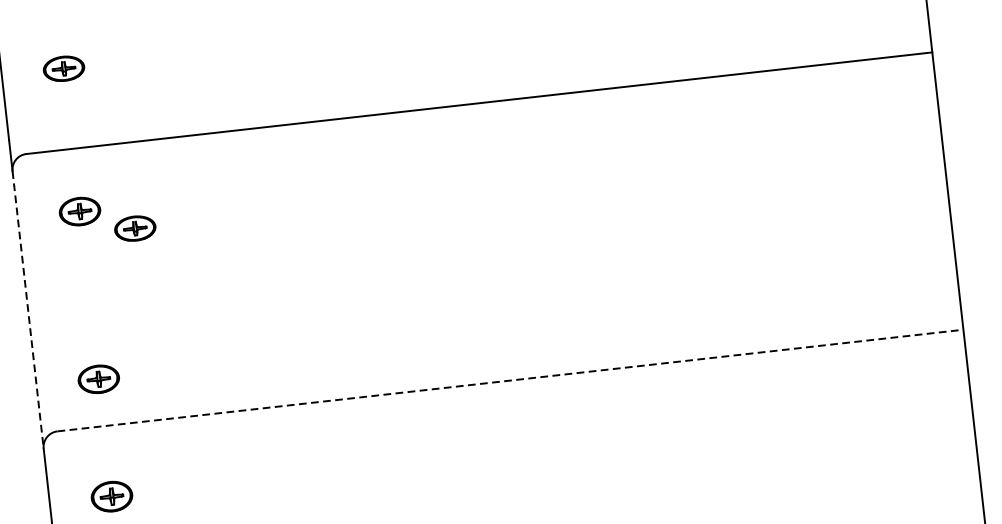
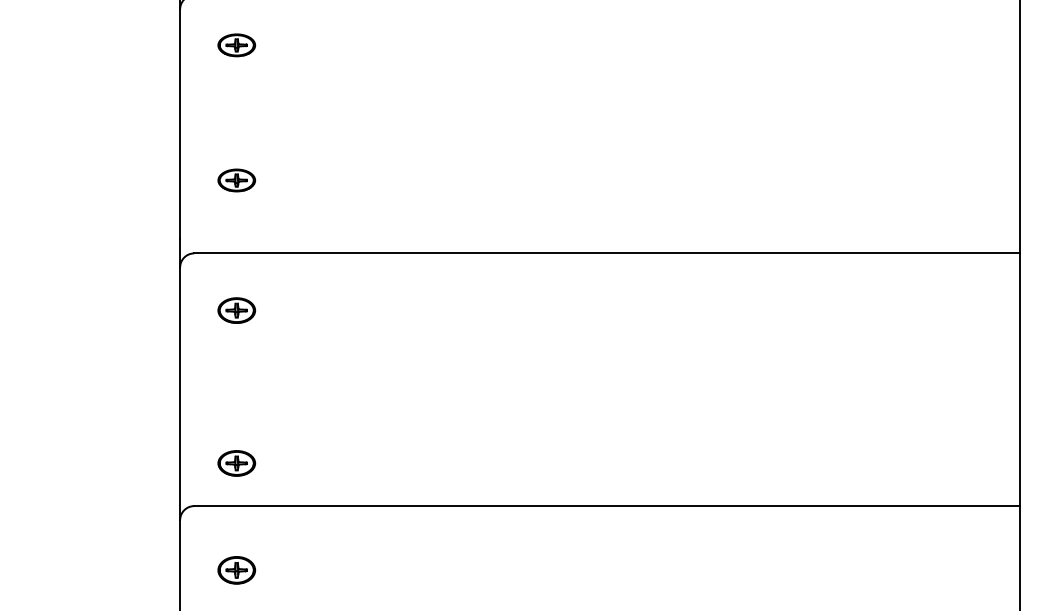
part: (134, 228) -> (284, 331), removed
line: (28, 310) -> (180, 394), dashed -> solid
line: (511, 380) -> (607, 506), dashed -> solid

